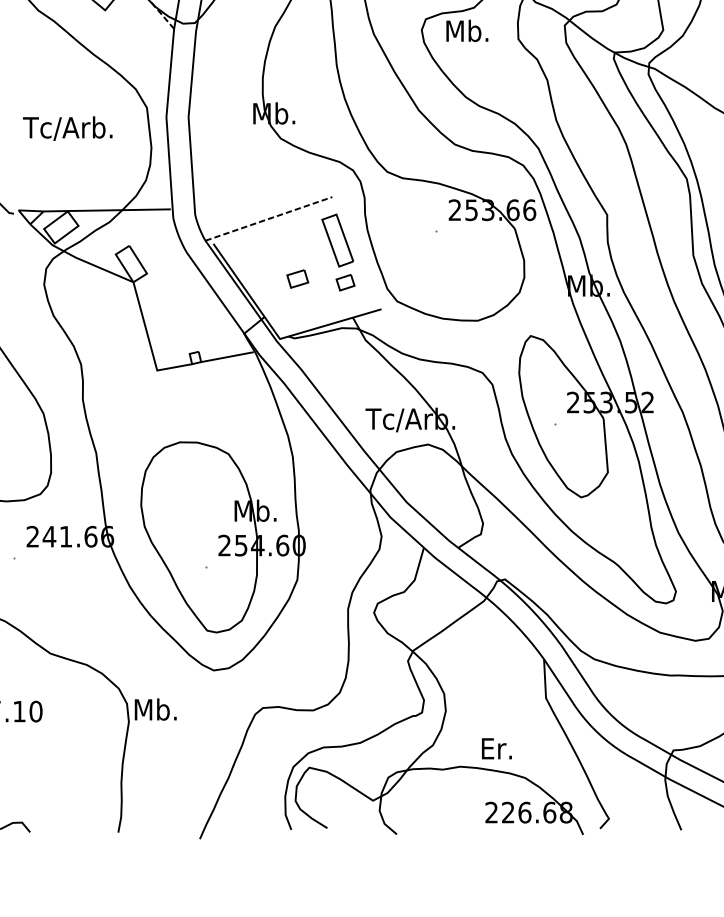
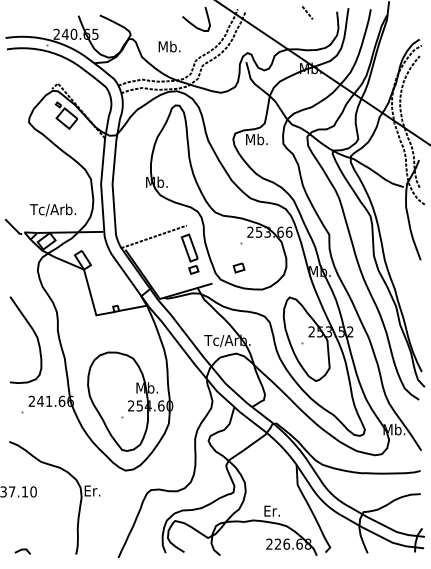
text: (66, 127) -> (52, 209), moved
part: (296, 278) -> (238, 267), moved
text: (157, 708) -> (96, 490), Mb. -> Er.

